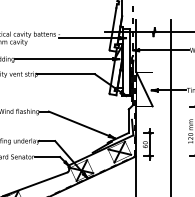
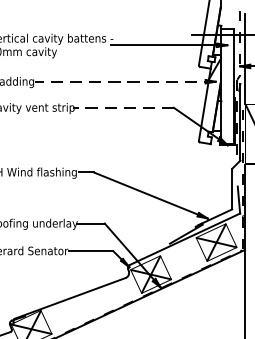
line: (66, 59) -> (124, 82), solid -> dashed
line: (65, 74) -> (122, 108), solid -> dashed

